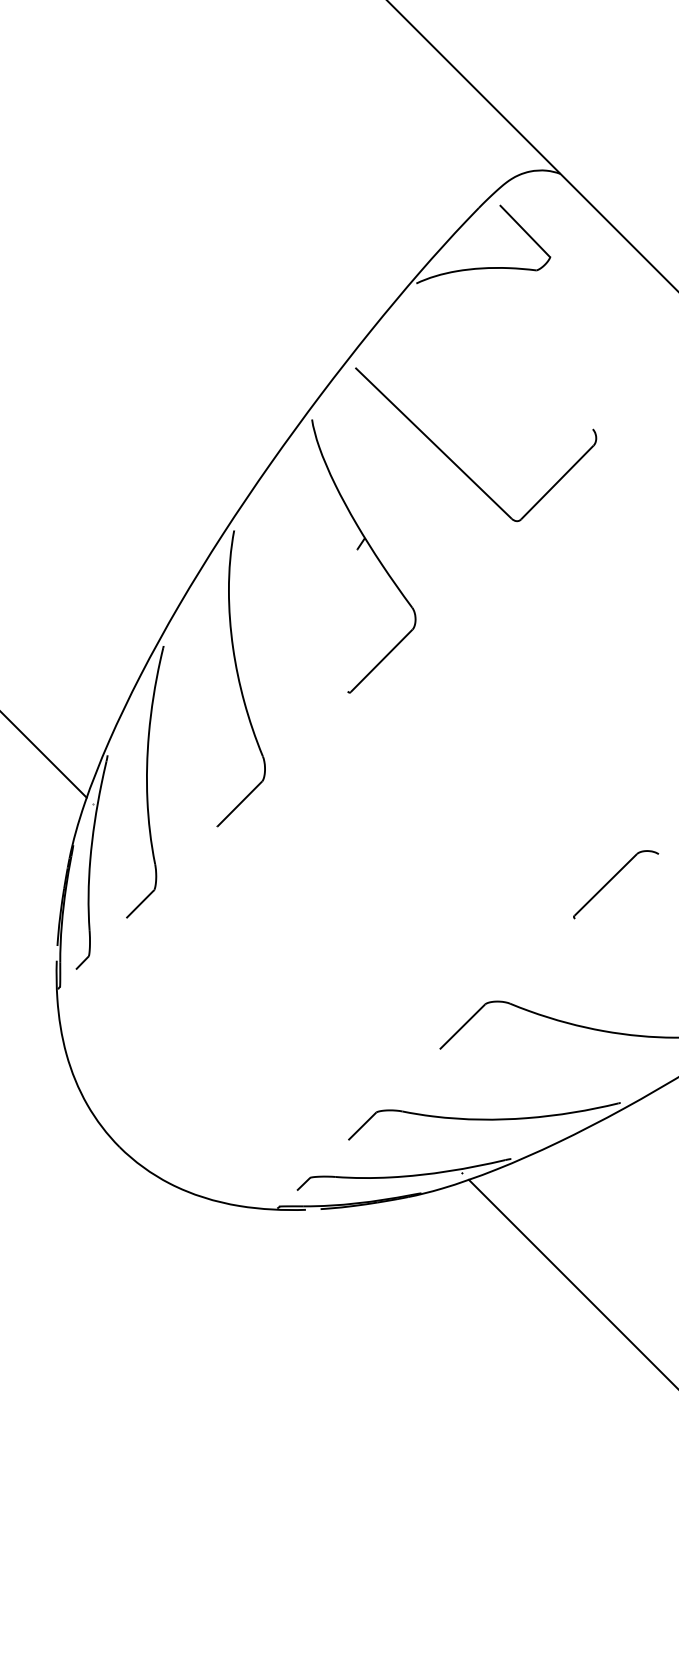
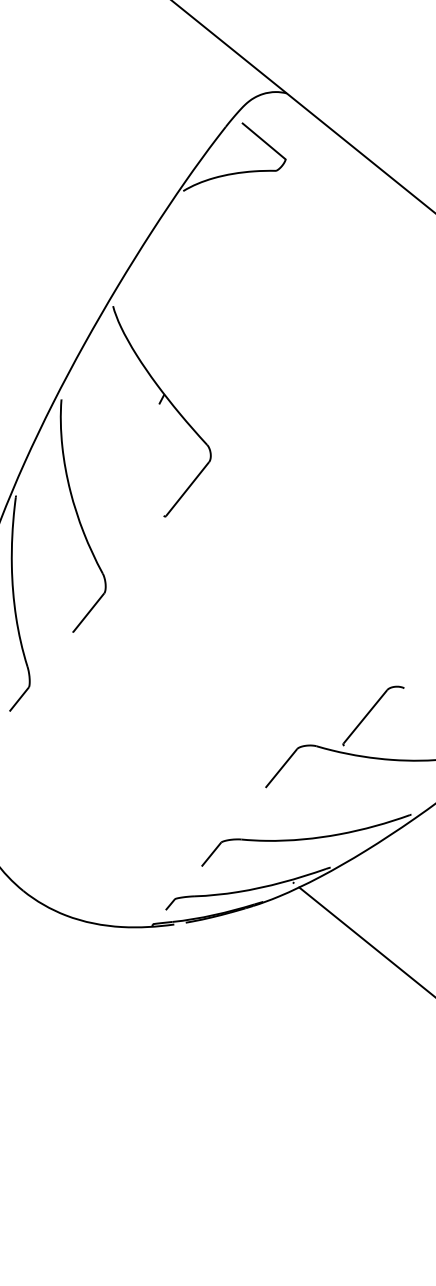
part: (459, 466) -> (232, 330), removed
part: (612, 879) -> (370, 711), moved

